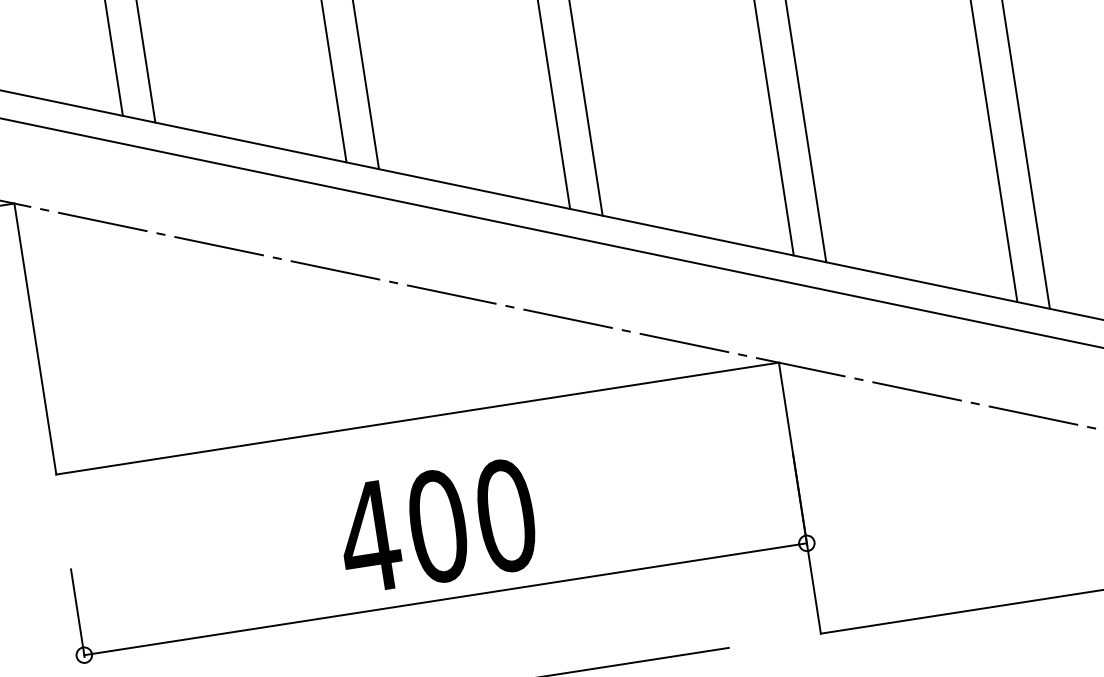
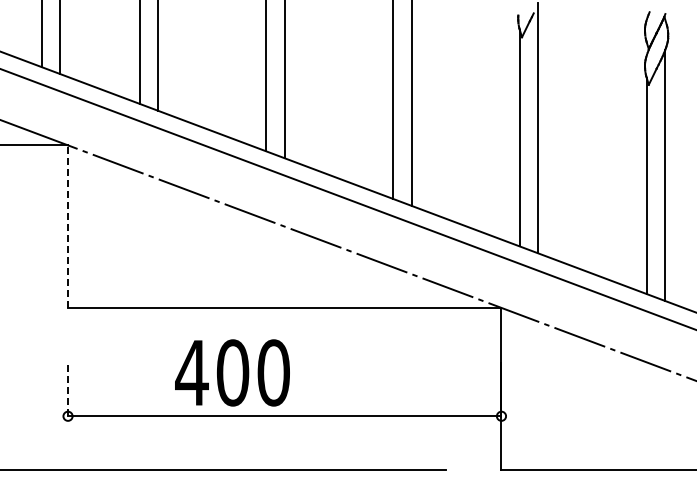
line: (36, 338) -> (68, 226), solid -> dashed
text: (437, 525) -> (232, 372), moved
line: (78, 613) -> (68, 391), solid -> dashed

